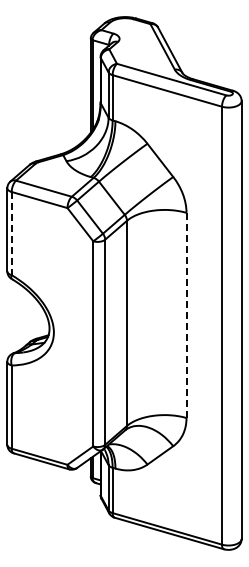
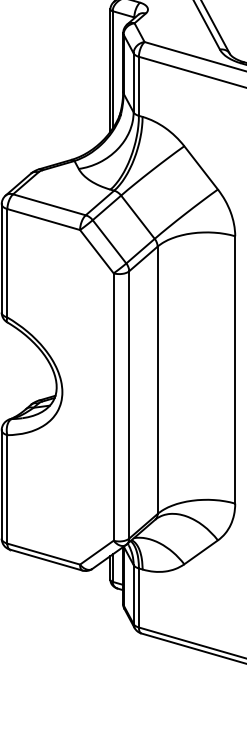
line: (11, 233) -> (7, 263), dashed -> solid
line: (186, 315) -> (235, 370), dashed -> solid

